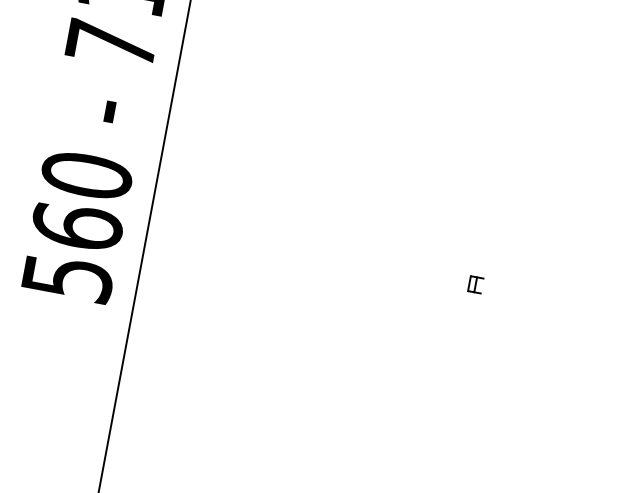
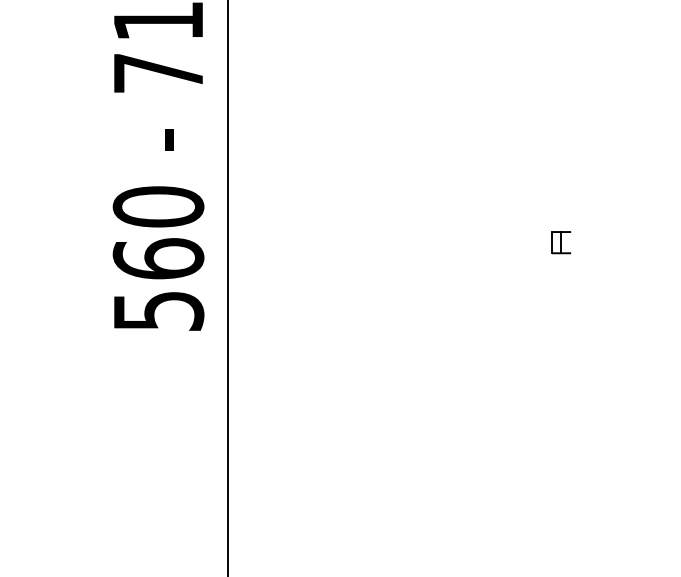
part: (475, 284) -> (560, 242), size x1.4

